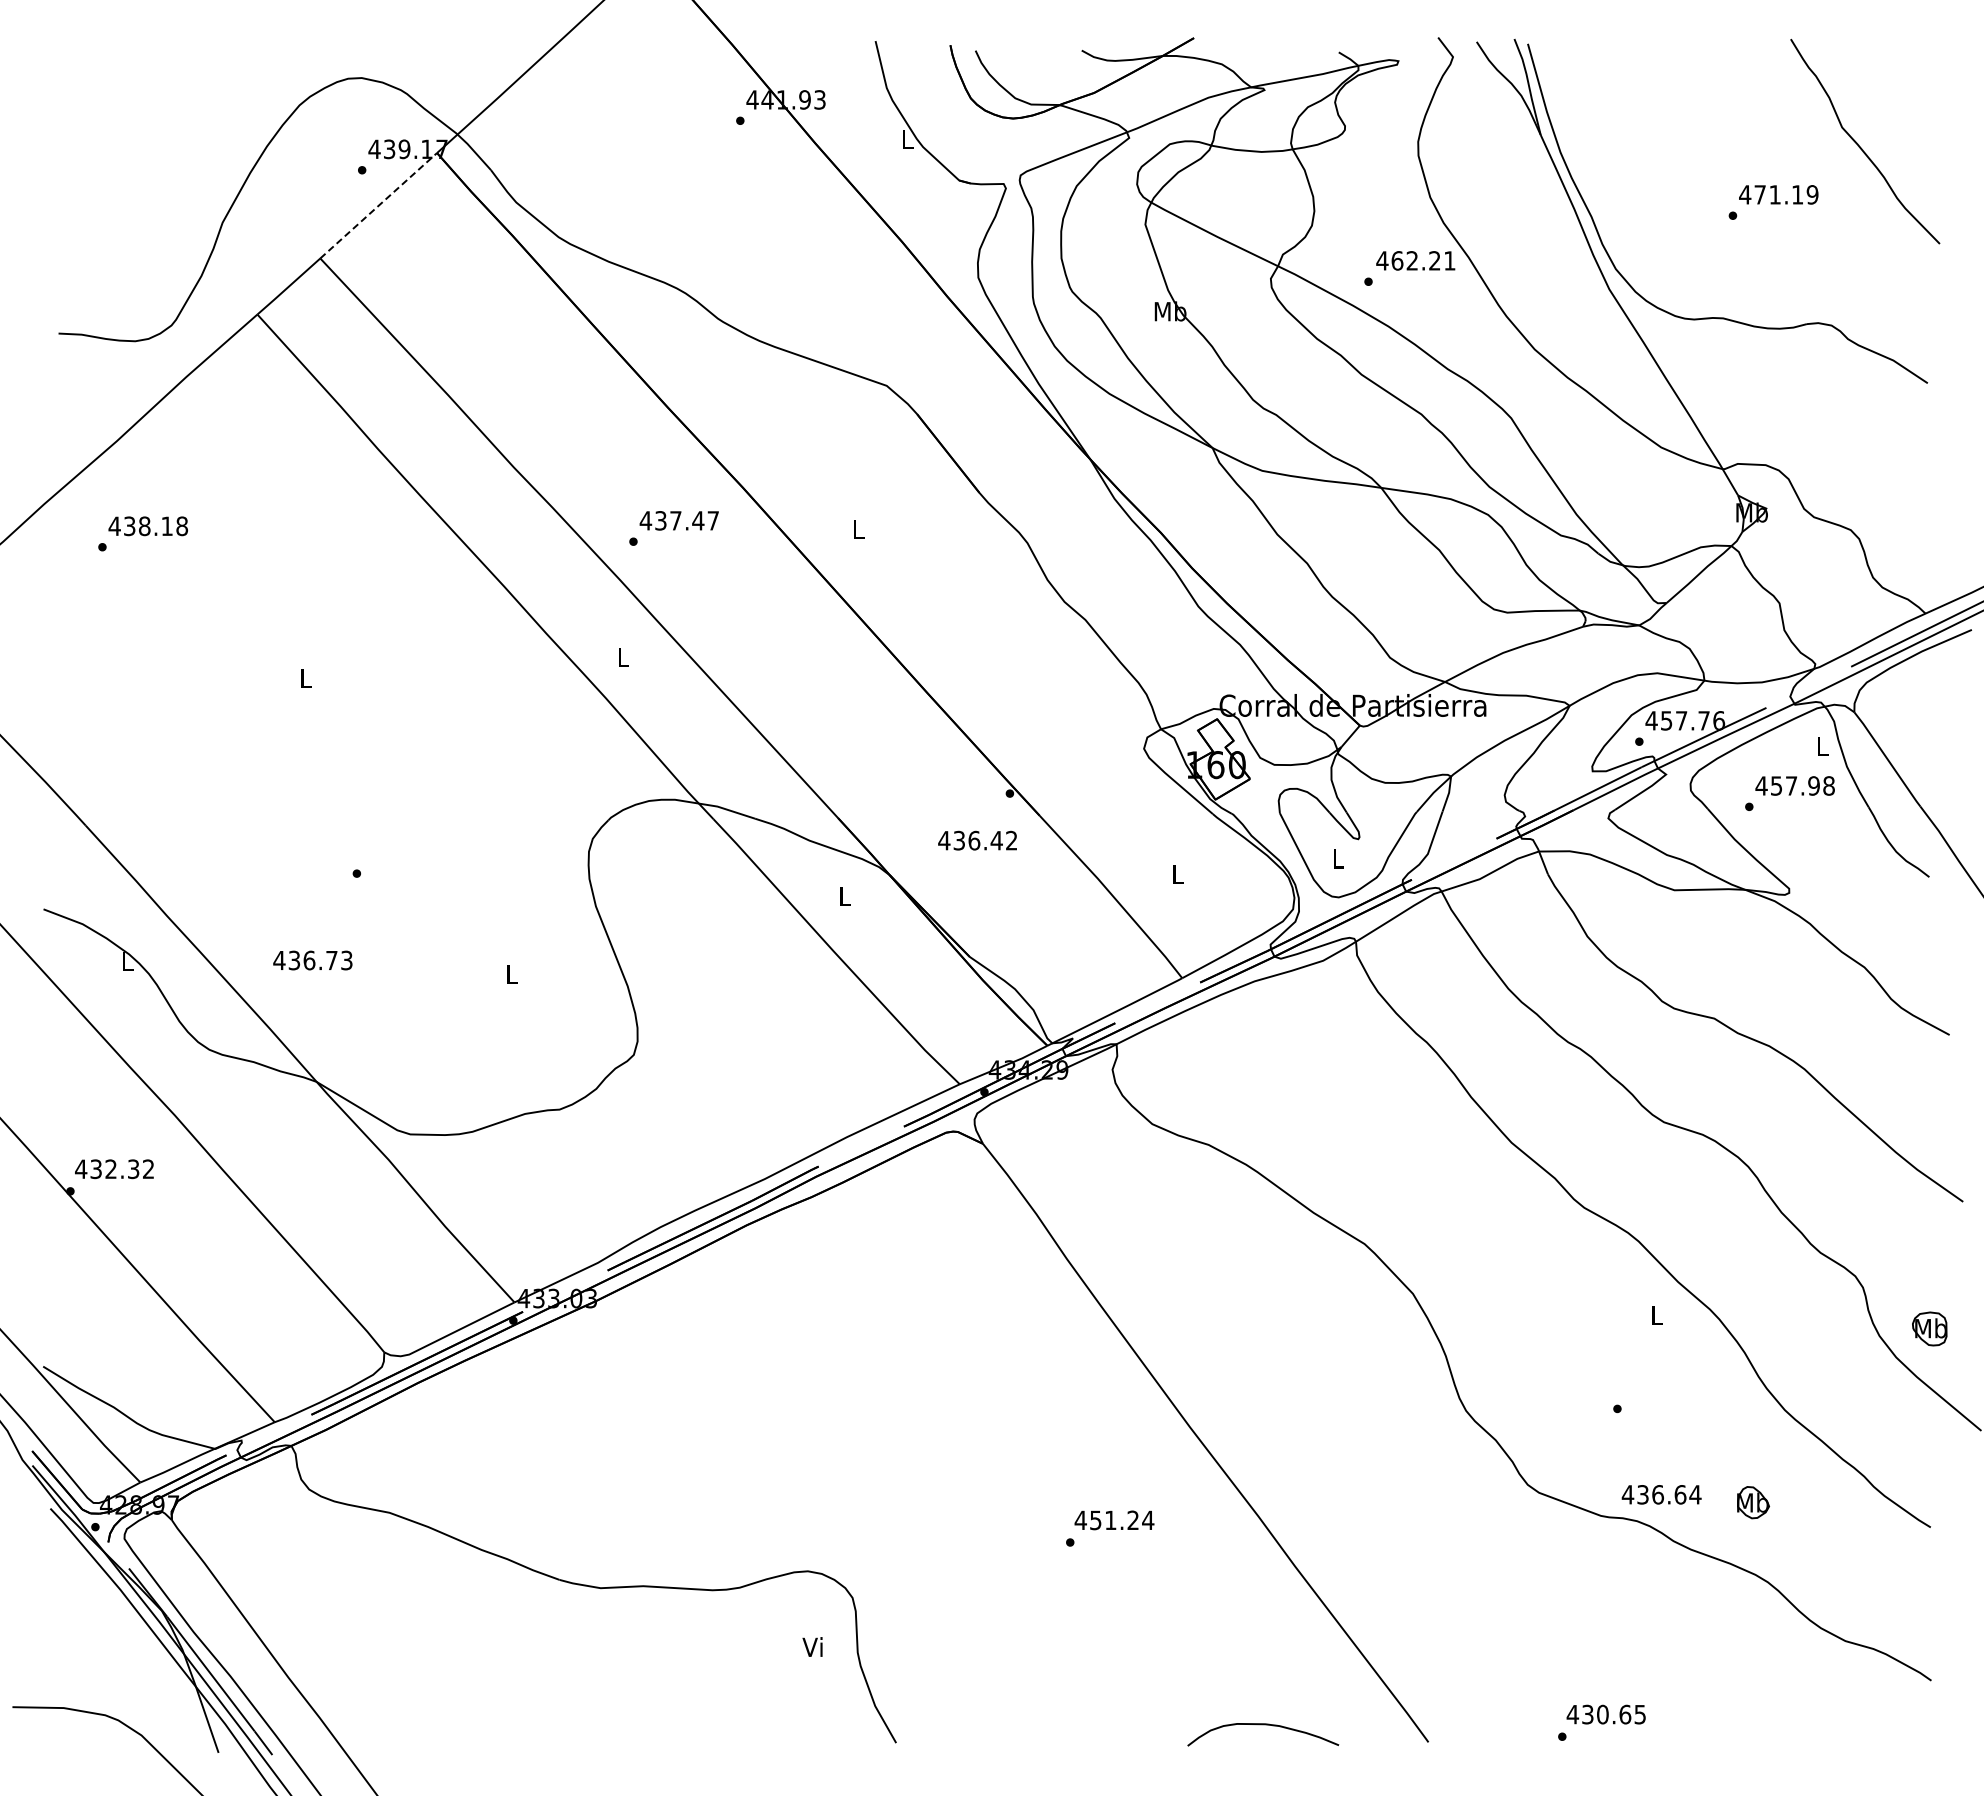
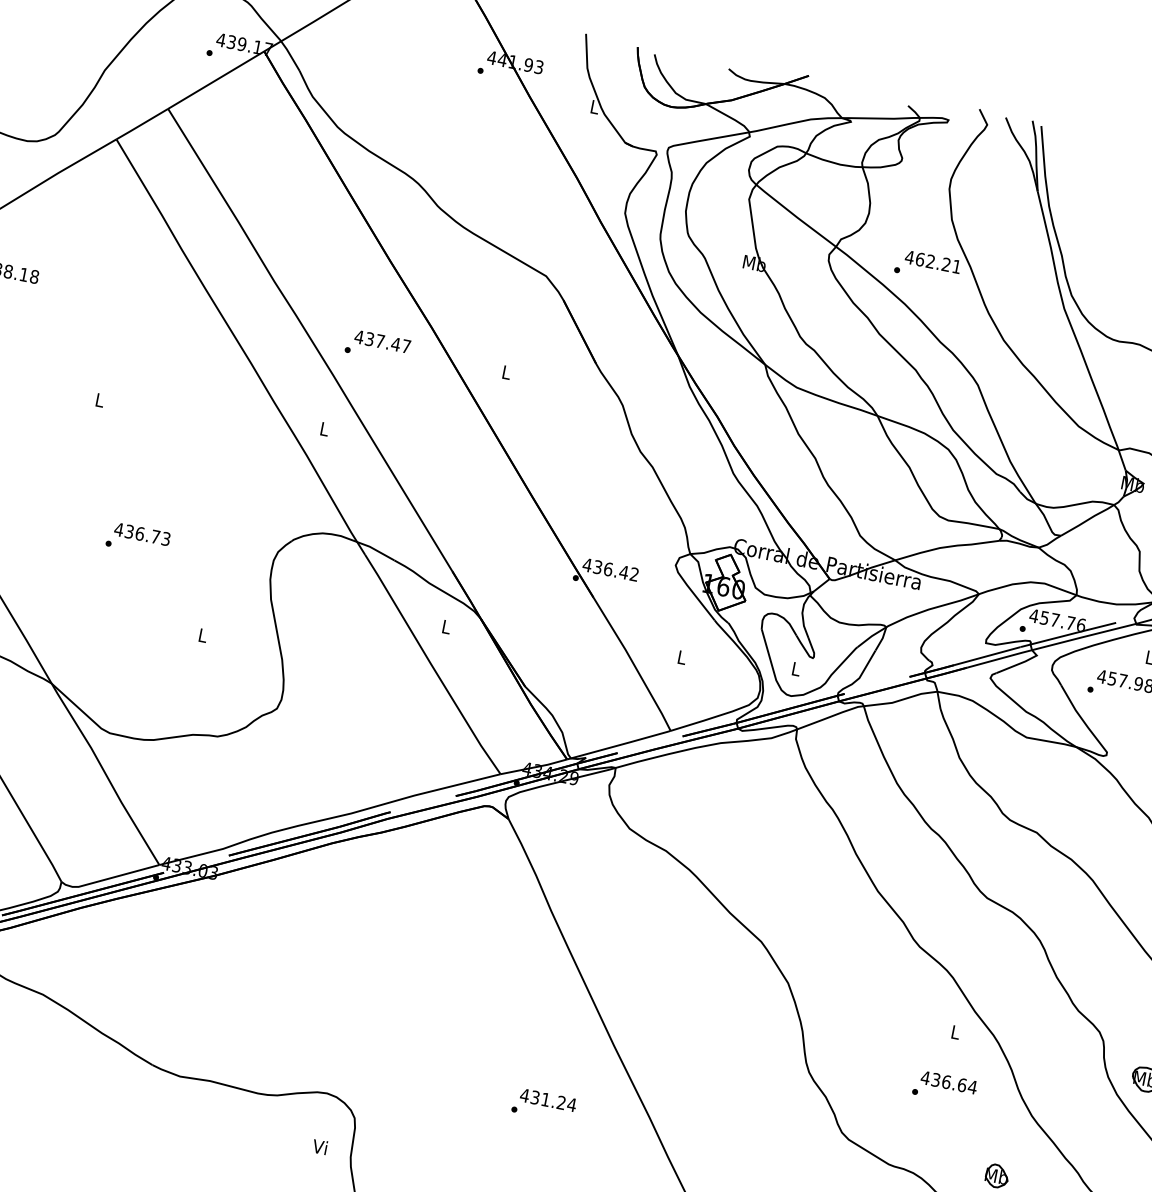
line: (378, 205) -> (216, 79), dashed -> solid
text: (977, 840) -> (610, 569), moved
text: (312, 960) -> (142, 534), moved
text: (1661, 1494) -> (948, 1082), moved
text: (1095, 1519) -> (535, 1097), 451.24 -> 431.24

